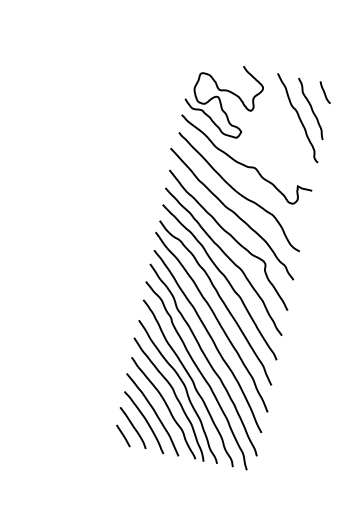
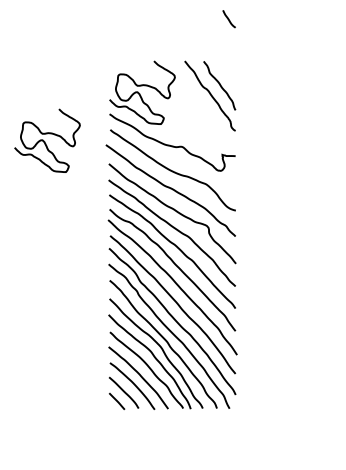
line: (324, 92) -> (228, 19), moved
curve: (104, 130) -> (45, 141), added

